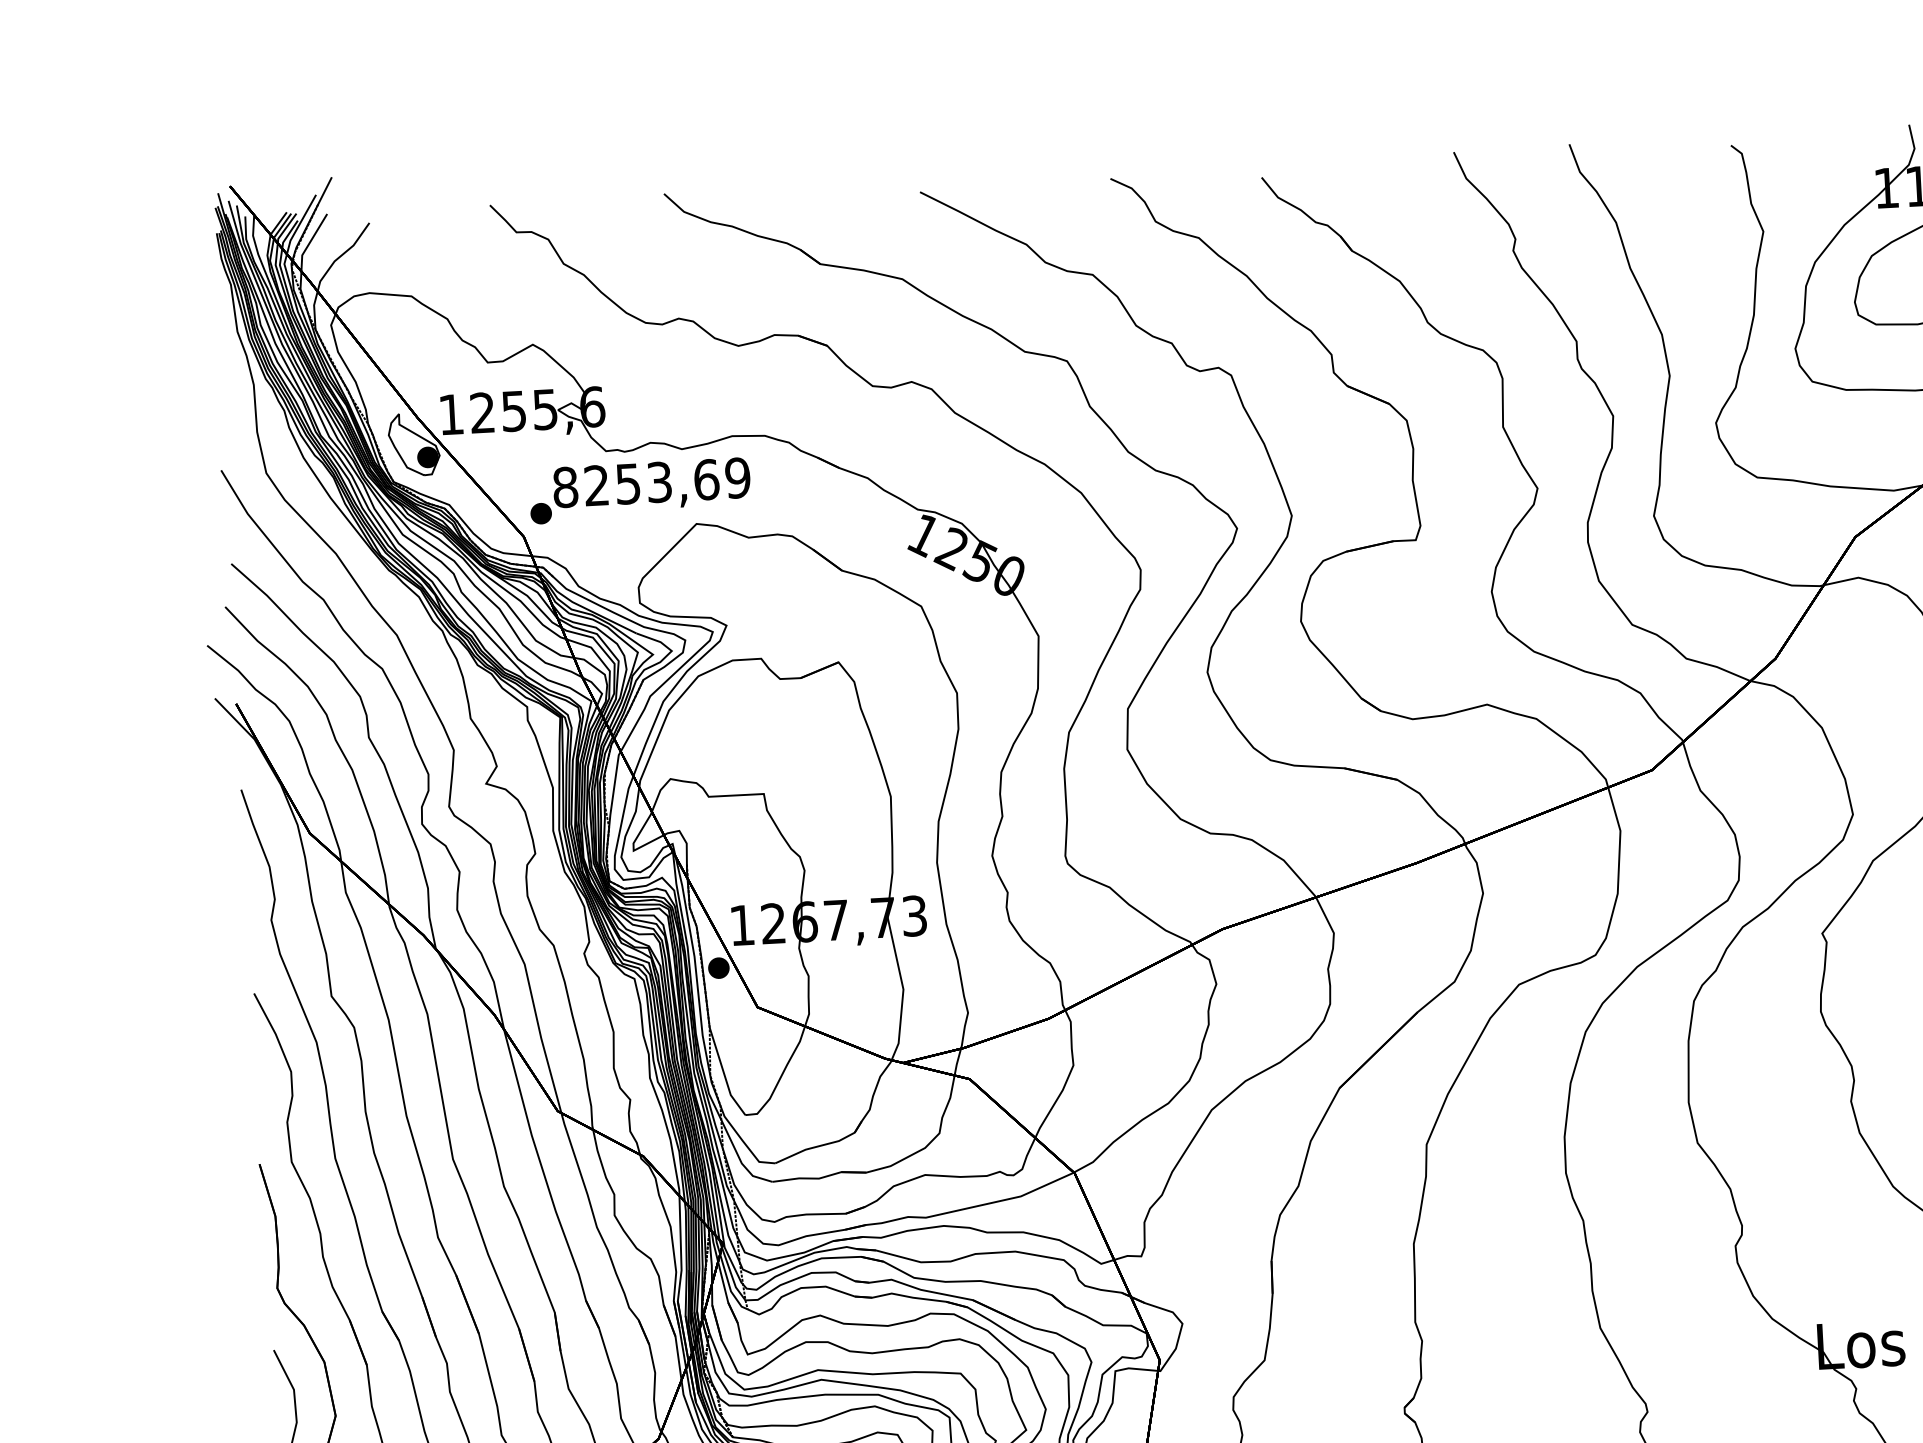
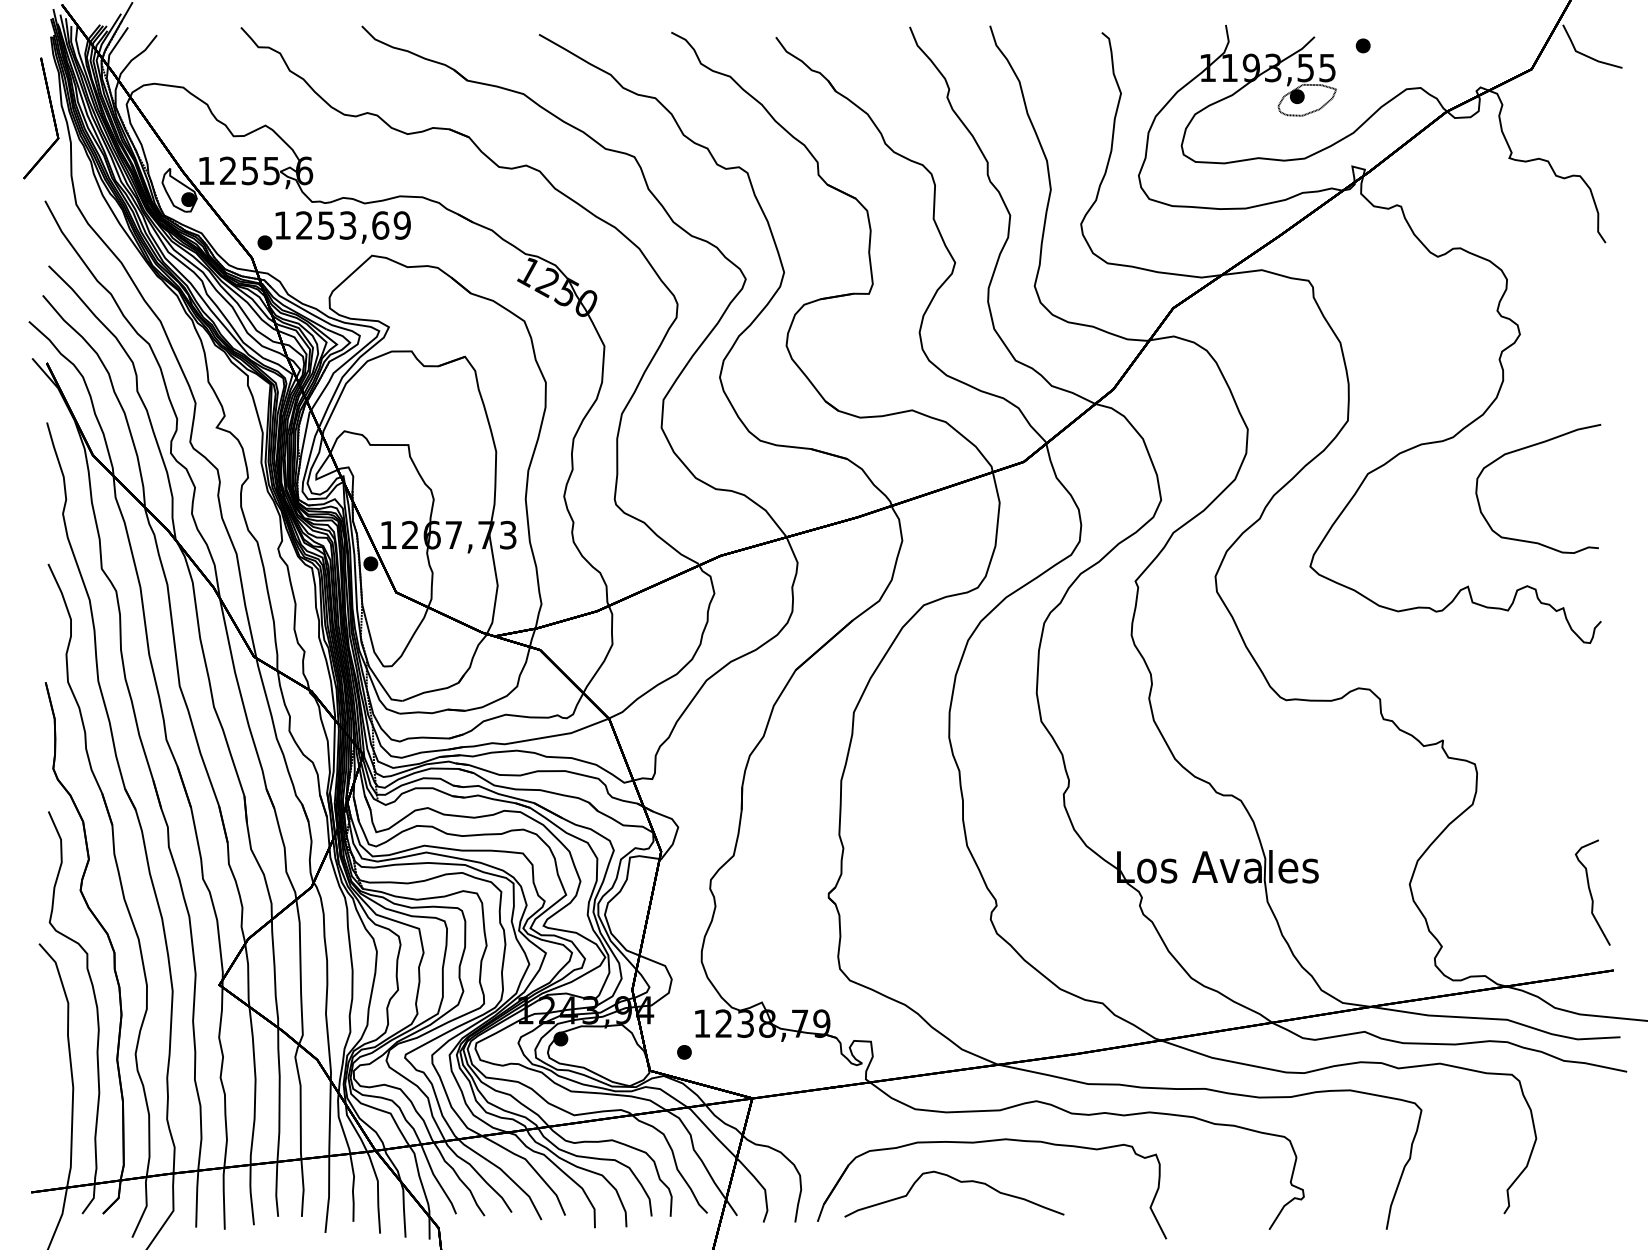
part: (225, 349) -> (52, 117), added
text: (565, 487) -> (282, 225), 8253,69 -> 1253,69

